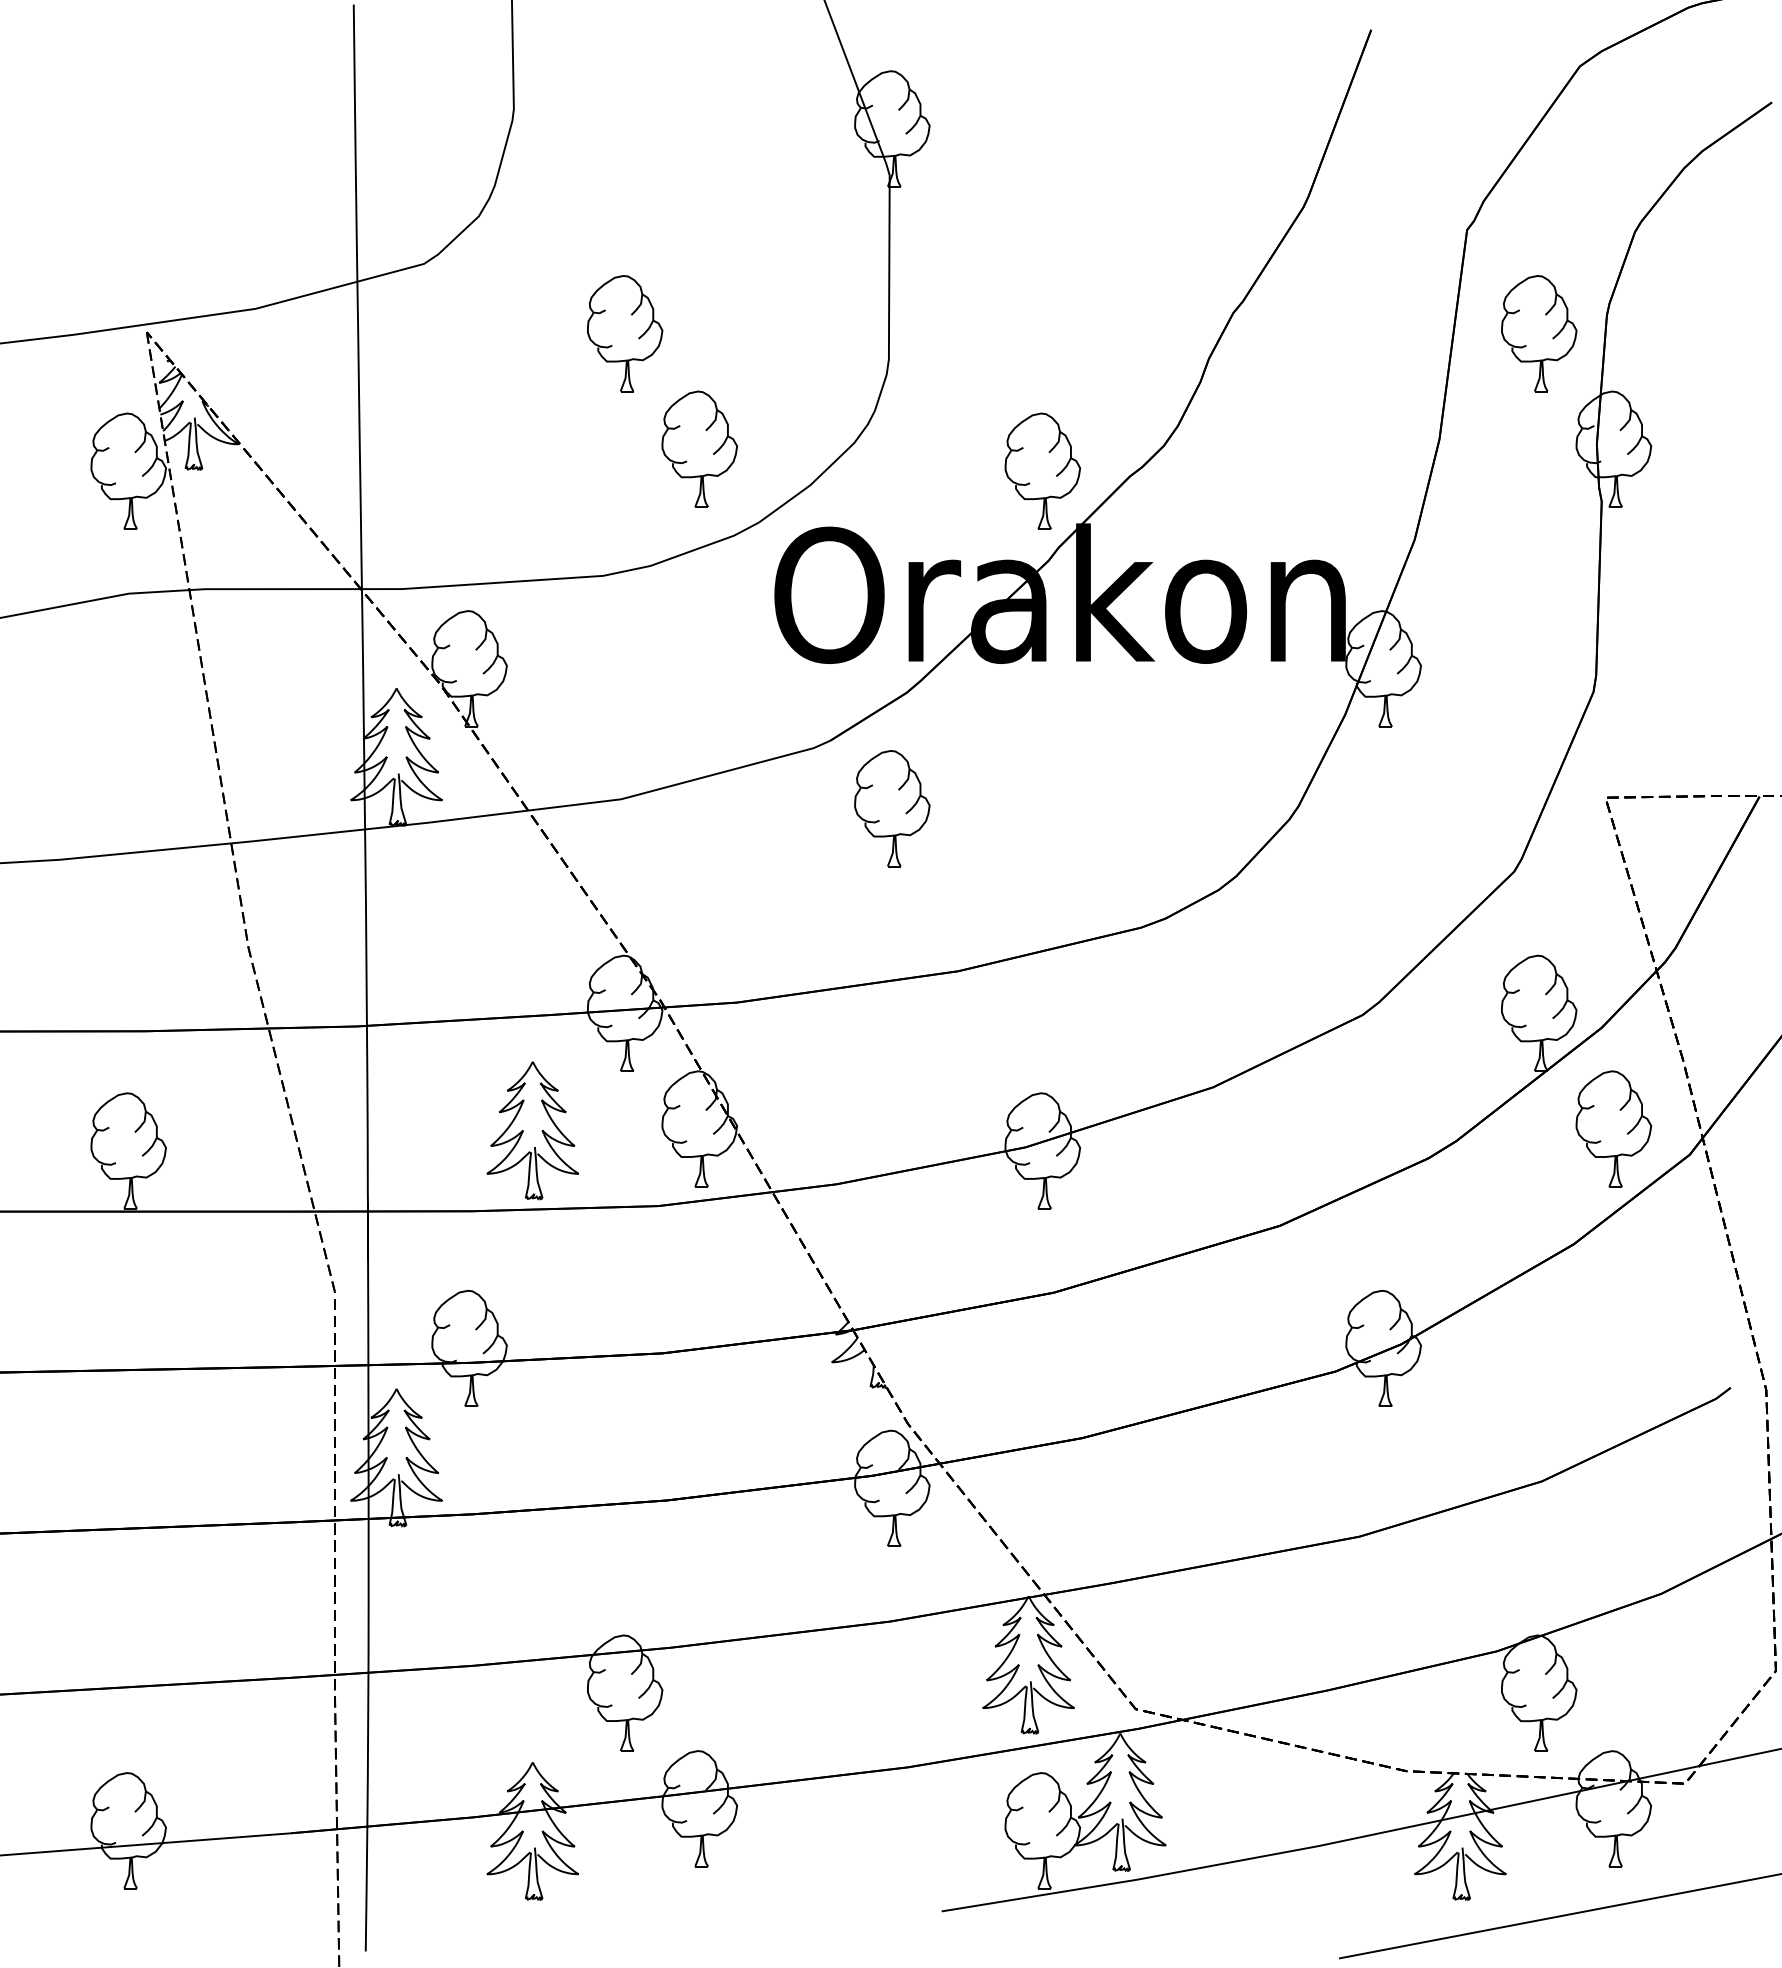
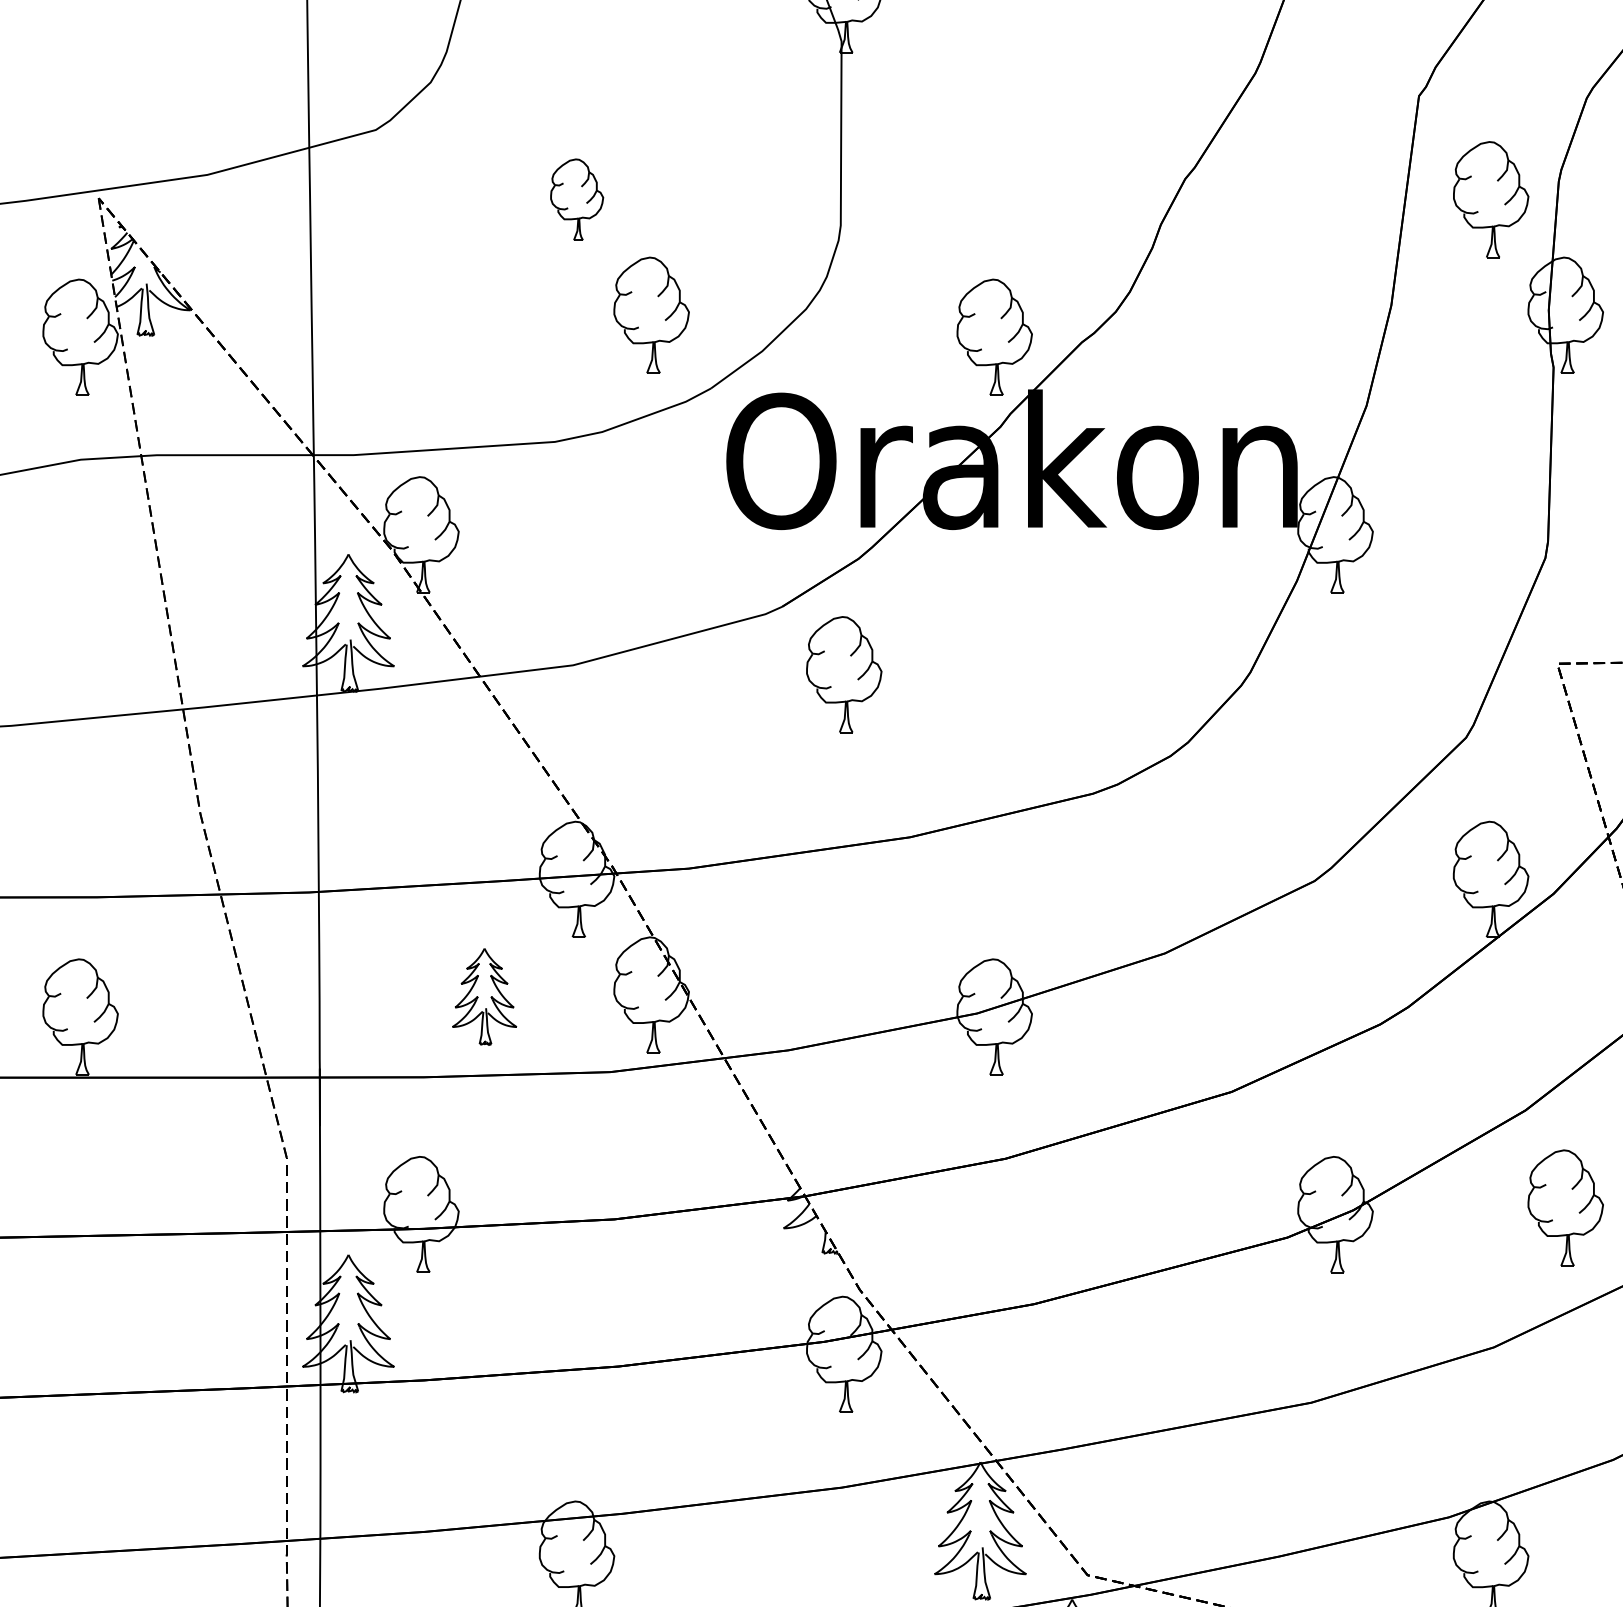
part: (625, 333) -> (577, 199), size x0.7
part: (1613, 1128) -> (1565, 1207), moved
part: (532, 1130) -> (484, 996), size x0.7

